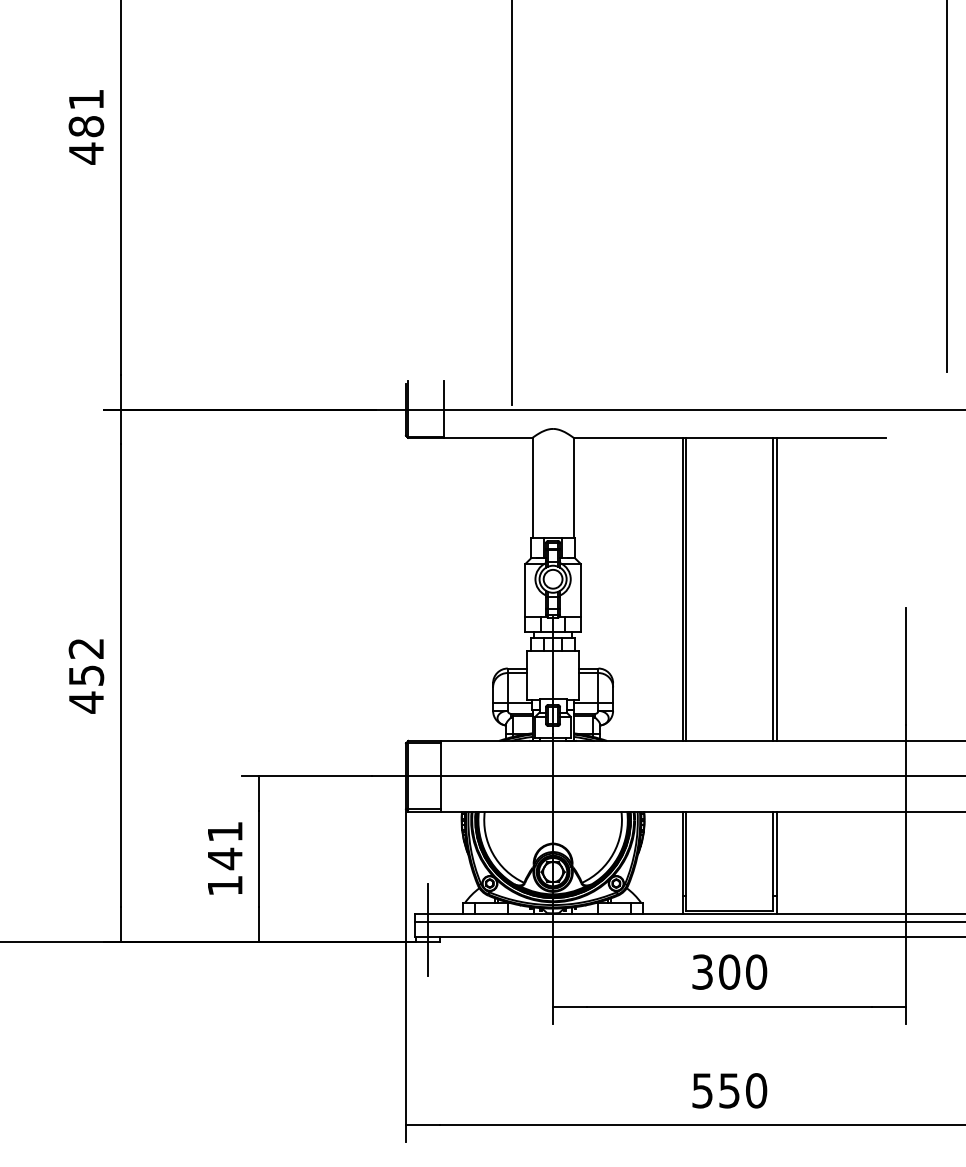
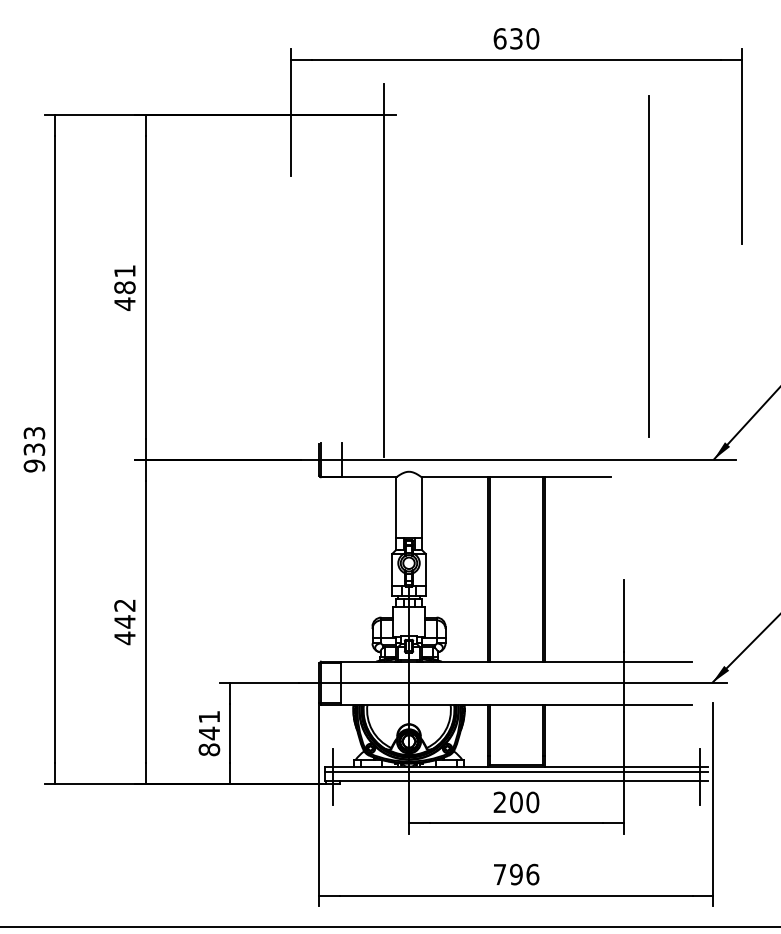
text: (85, 674) -> (124, 621), 452 -> 442
text: (225, 885) -> (209, 749), 141 -> 841
text: (701, 972) -> (499, 802), 300 -> 200
text: (729, 1090) -> (516, 874), 550 -> 796

